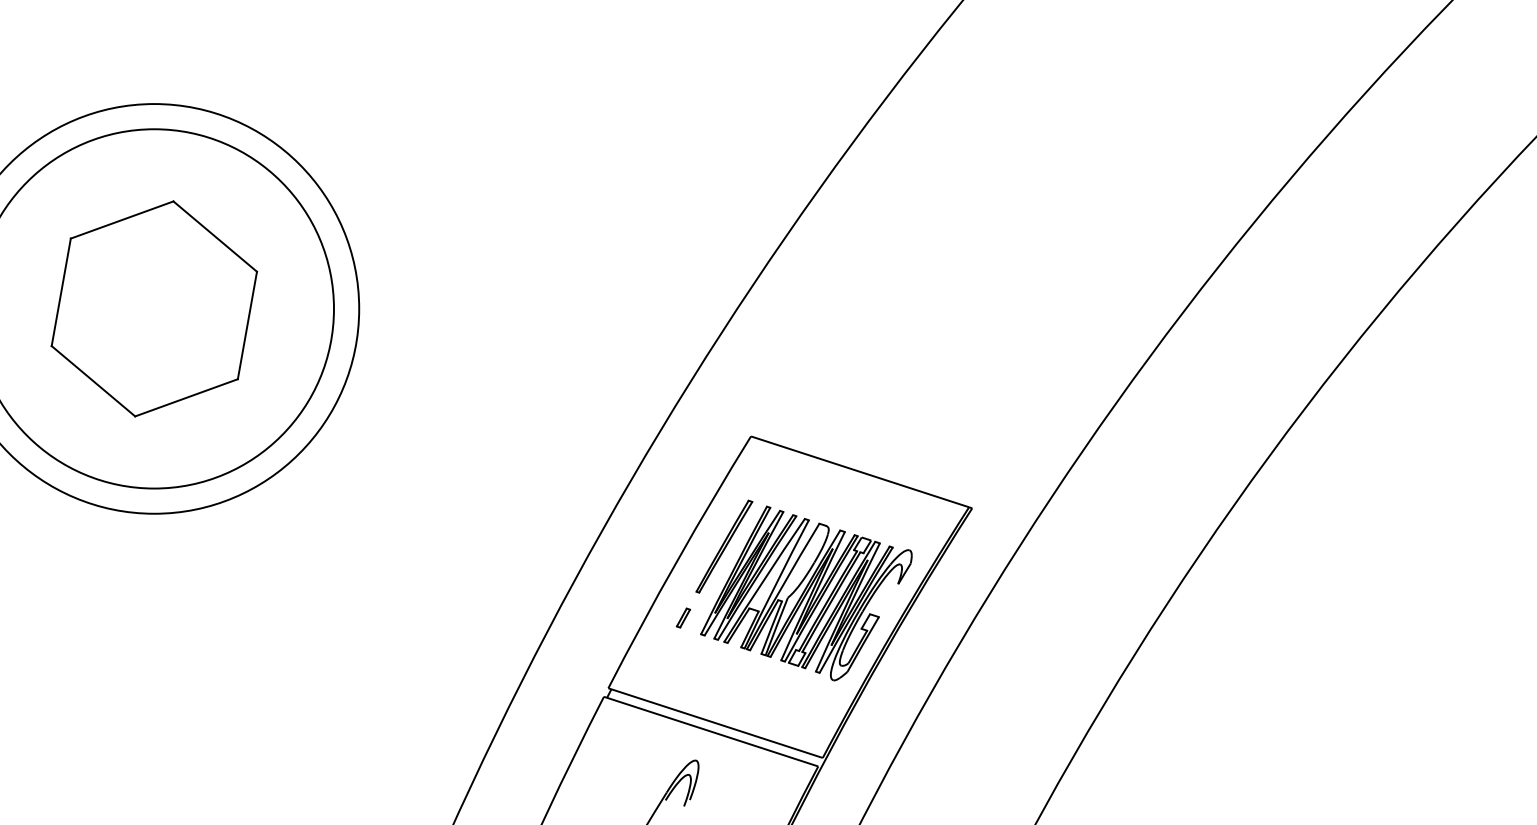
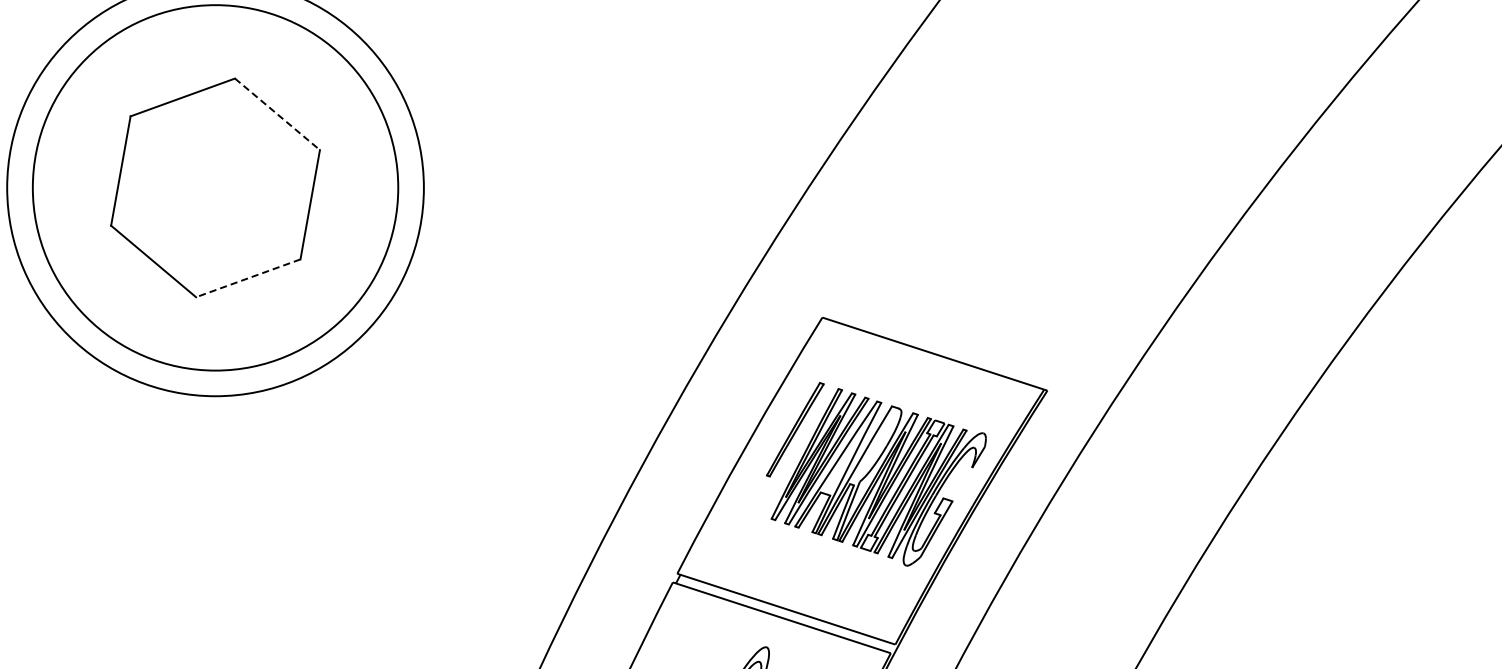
line: (215, 236) -> (277, 114), solid -> dashed
line: (186, 397) -> (248, 277), solid -> dashed
part: (683, 617) -> (753, 501), removed

